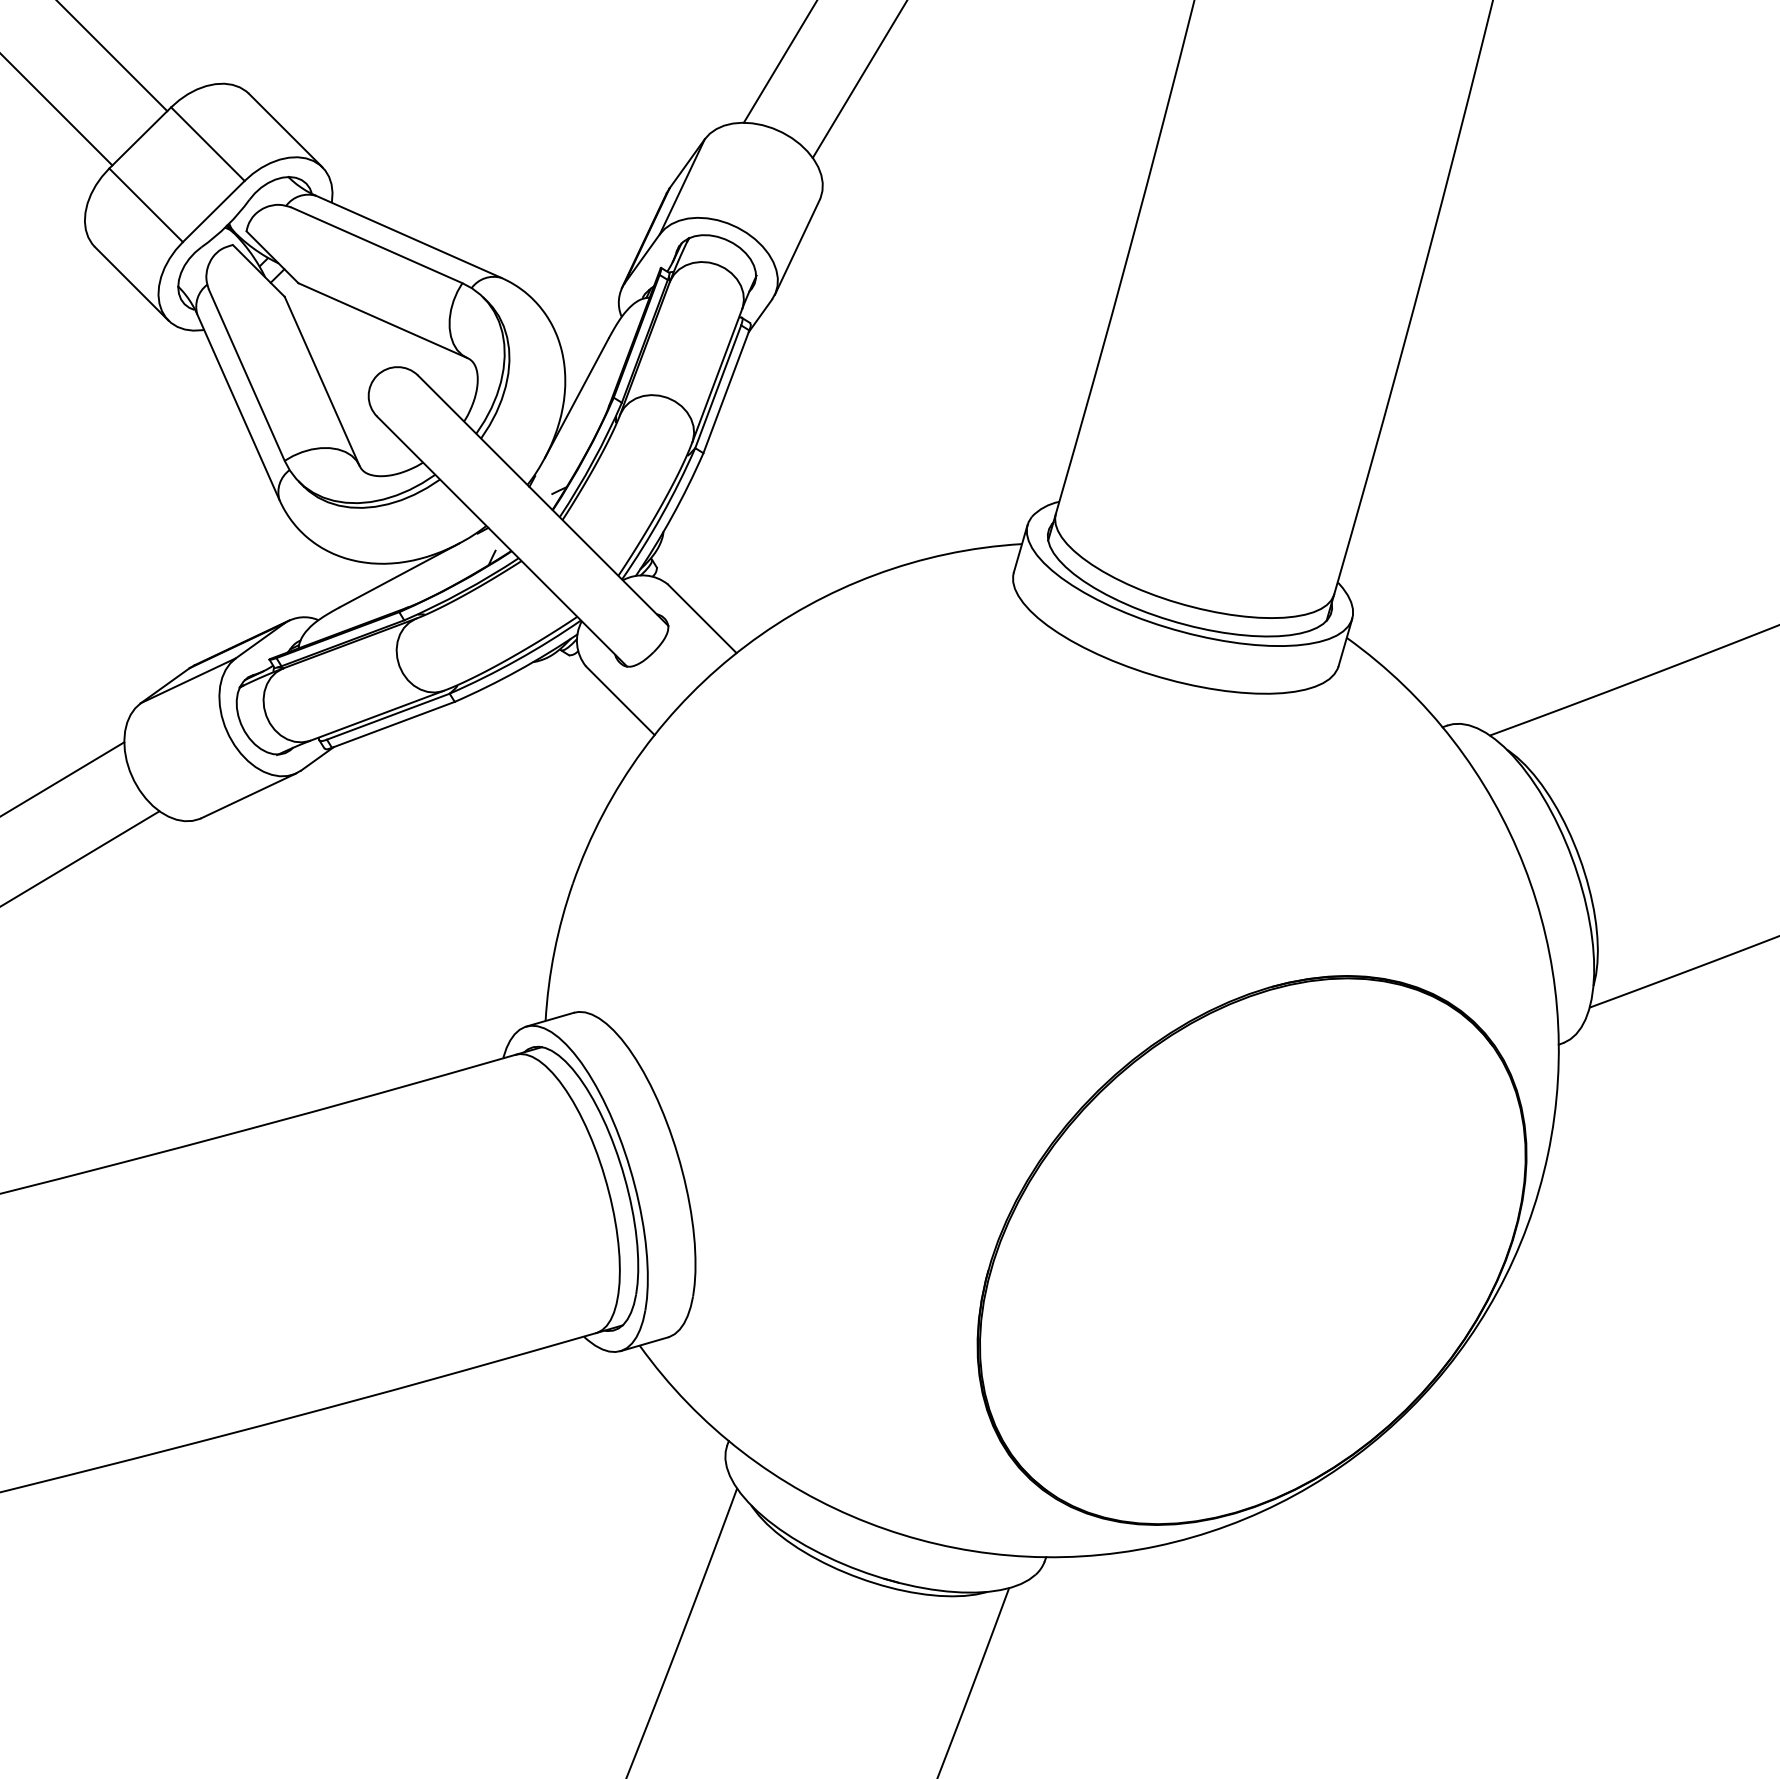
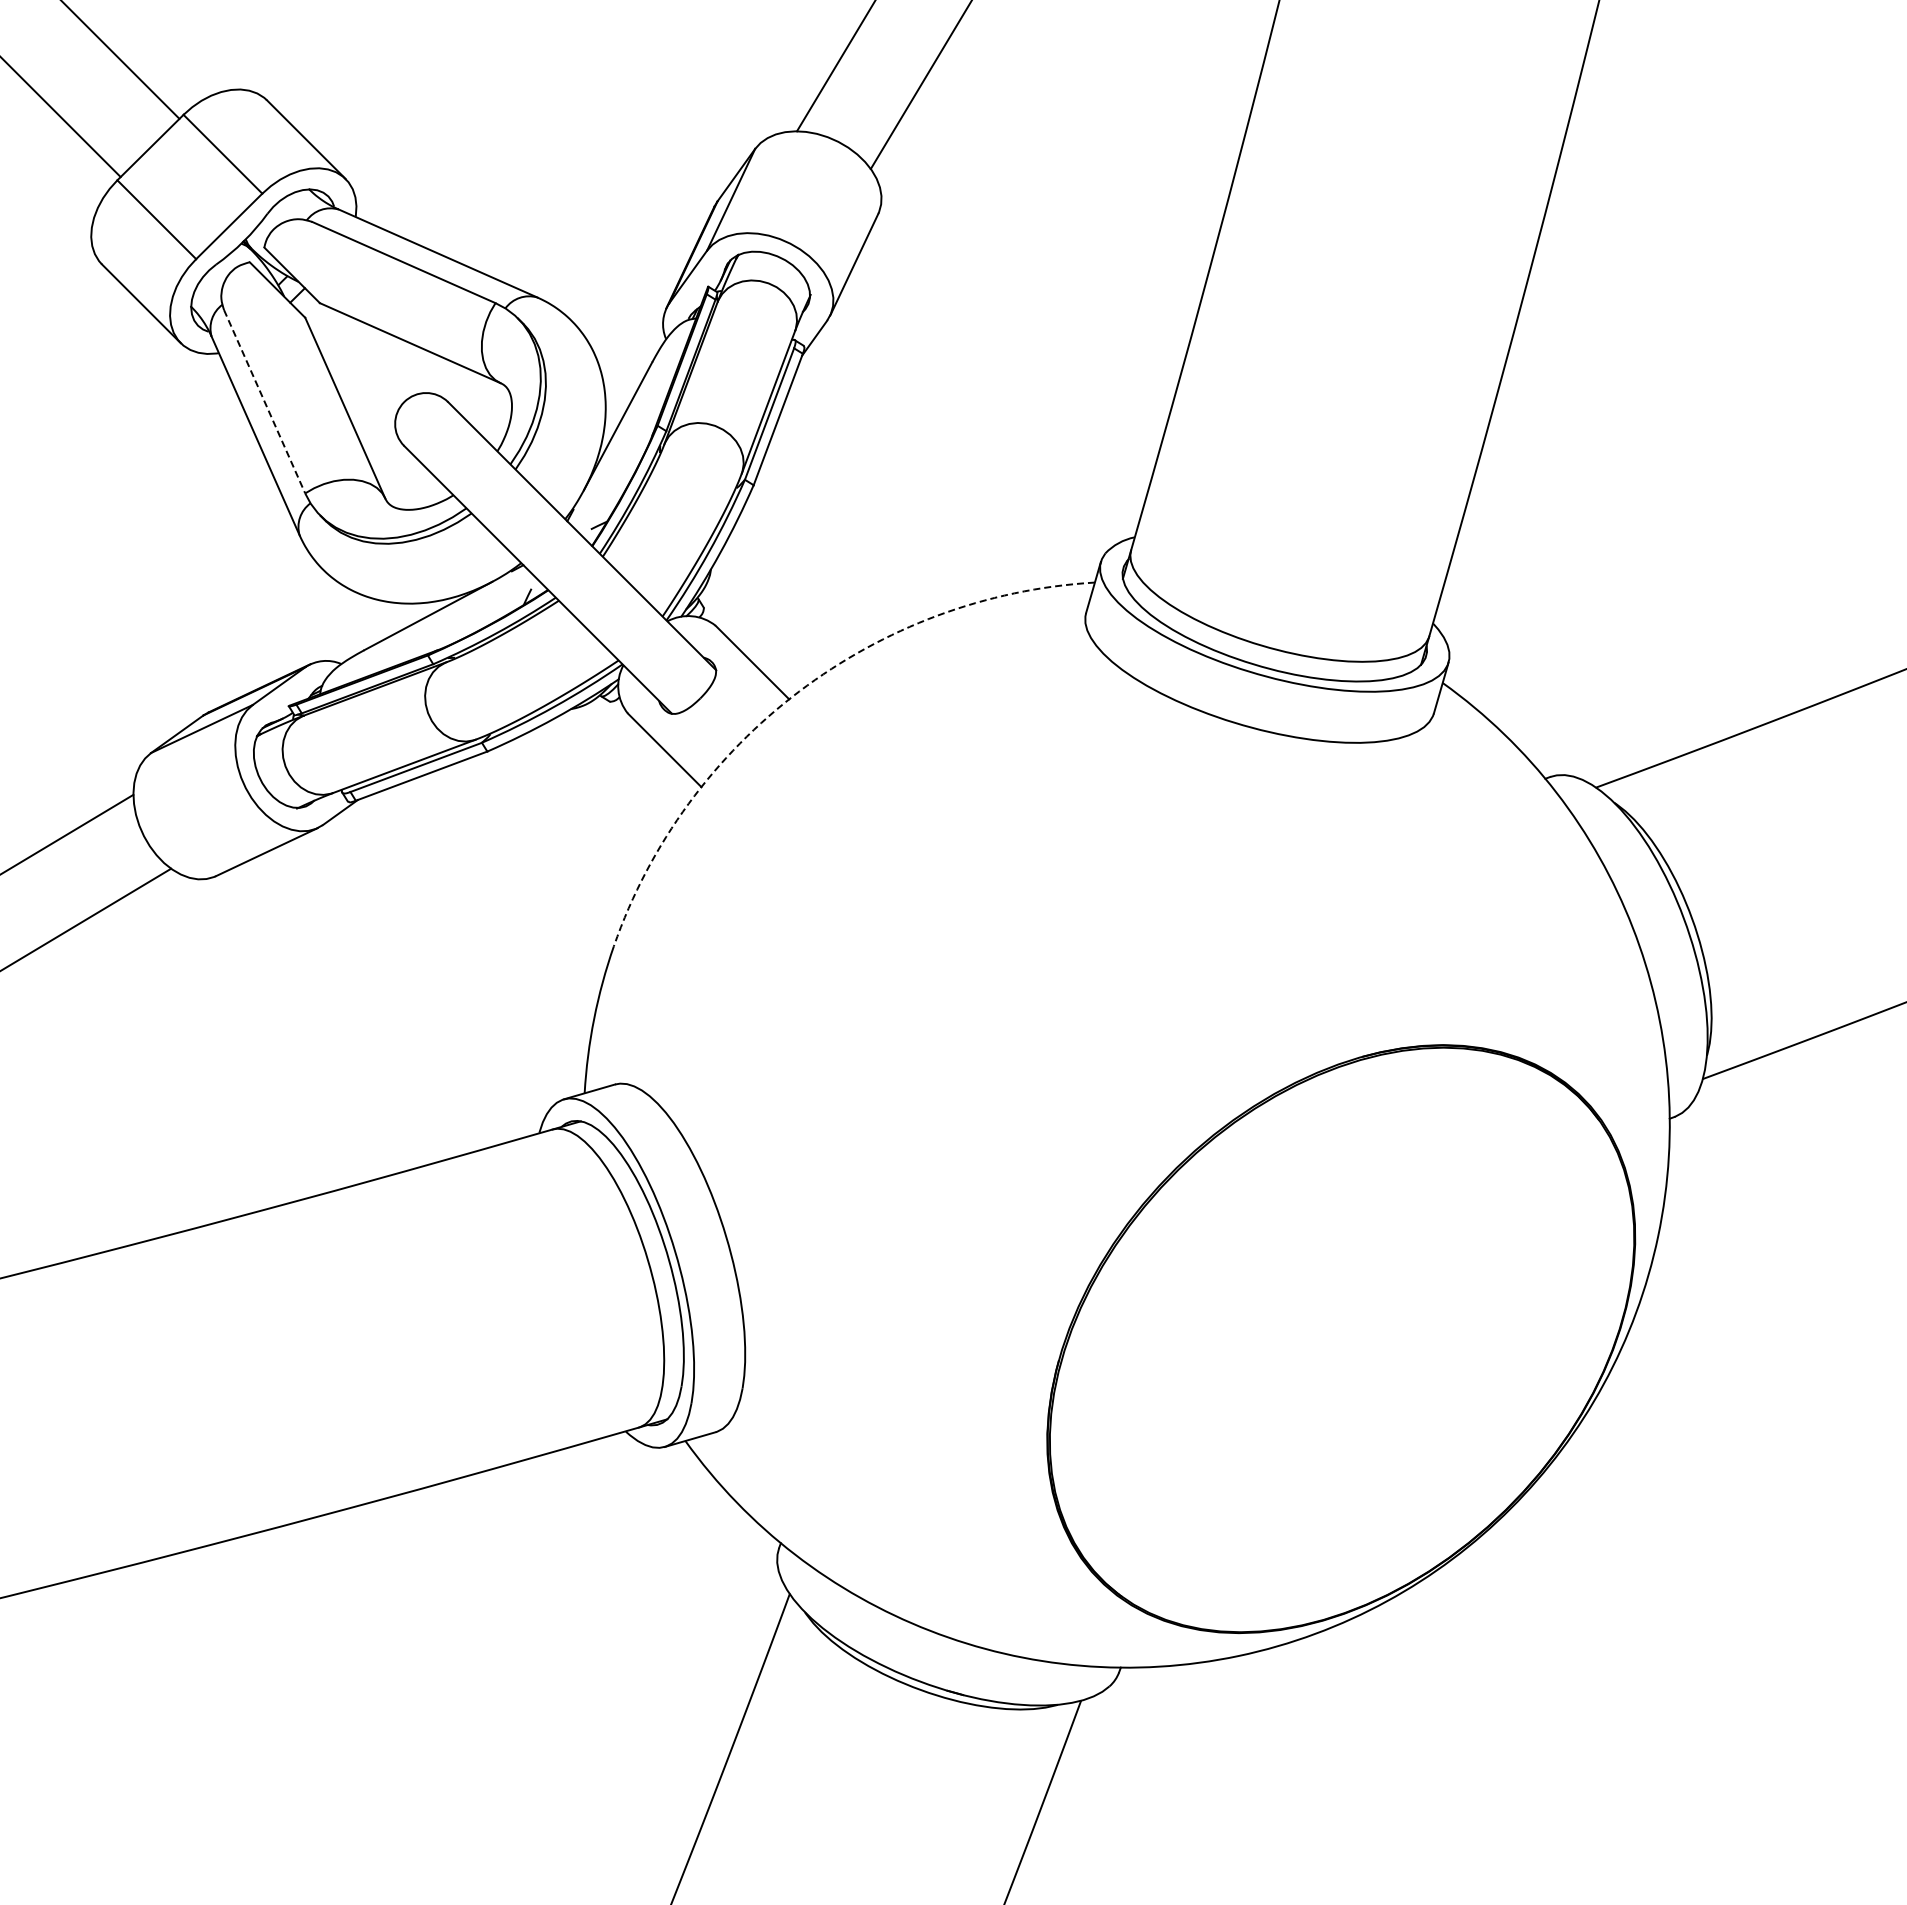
line: (246, 375) -> (264, 402), solid -> dashed
arc: (746, 645) -> (799, 691), solid -> dashed

